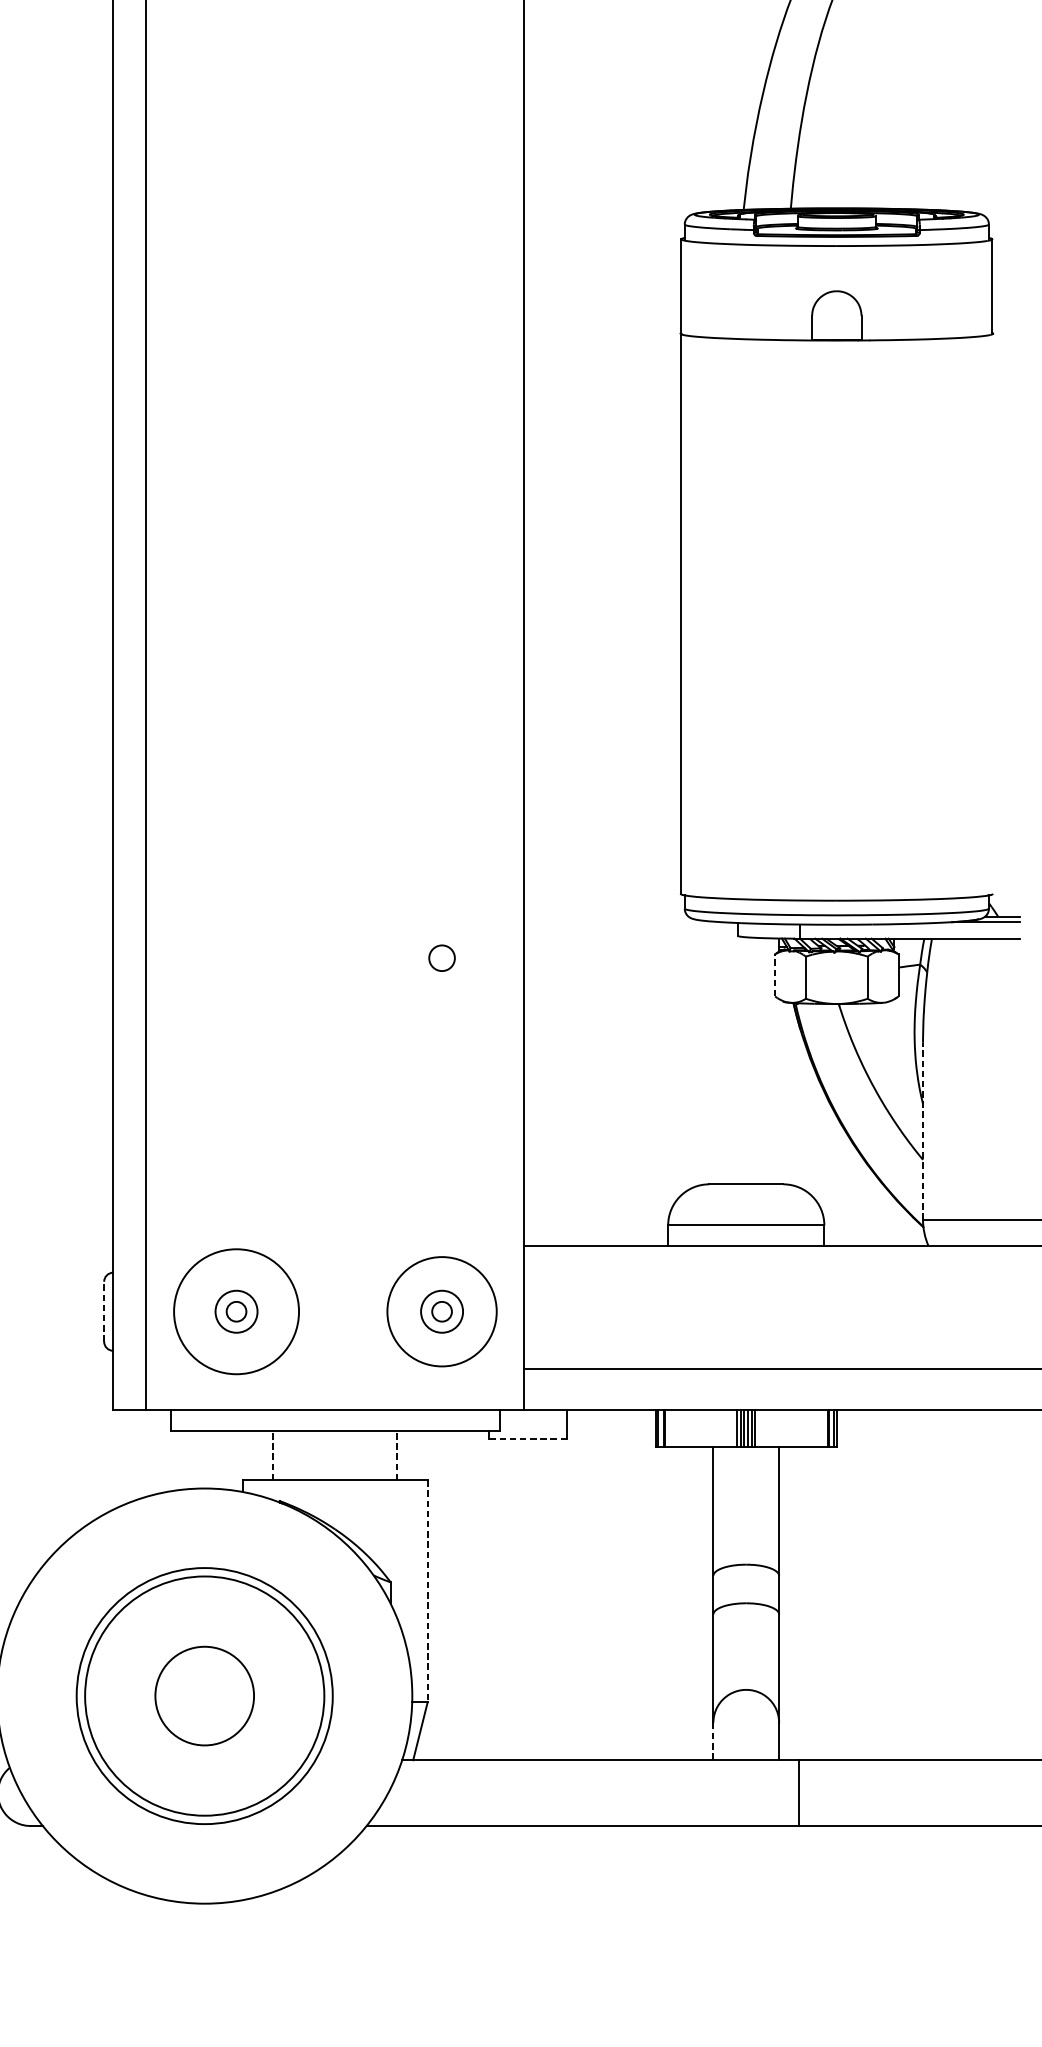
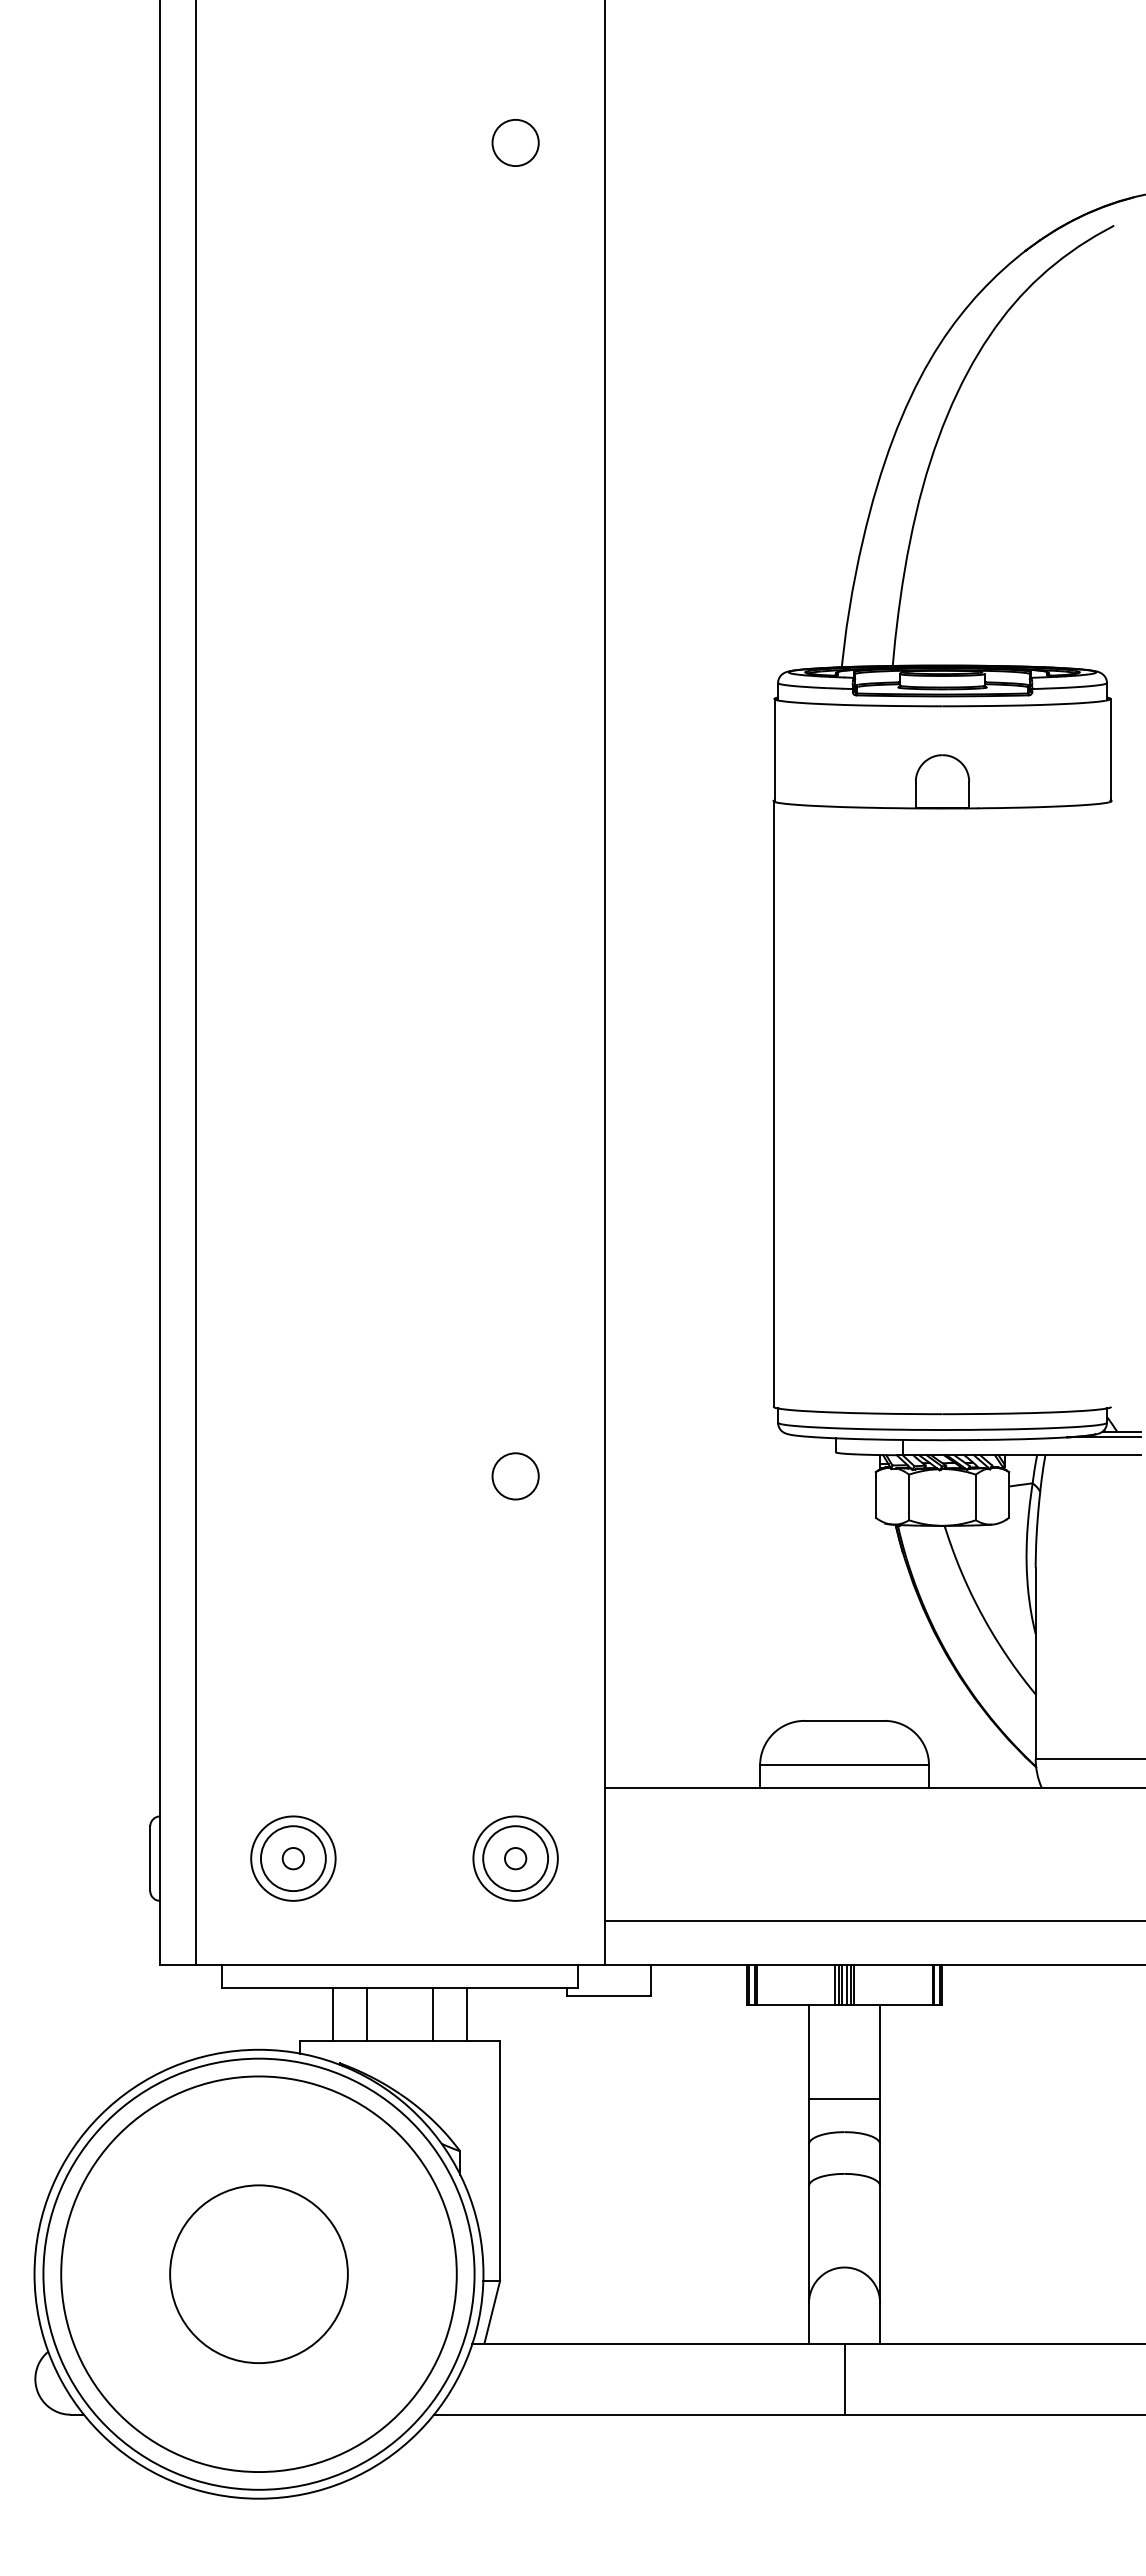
circle: (441, 958) -> (515, 1476), size x1.67
line: (774, 974) -> (875, 1494), dashed -> solid
line: (922, 1131) -> (1035, 1663), dashed -> solid
line: (104, 1311) -> (150, 1858), dashed -> solid
circle: (235, 1311) -> (292, 1858), size x1.43
circle: (236, 1311) -> (293, 1858), size x0.62
circle: (441, 1311) -> (515, 1858), size x0.71
circle: (441, 1311) -> (515, 1858), size x1.43
line: (528, 1439) -> (609, 1996), dashed -> solid
line: (304, 1454) -> (366, 2013), added
line: (366, 1454) -> (433, 2013), added
line: (273, 1455) -> (333, 2014), dashed -> solid
line: (396, 1455) -> (466, 2014), dashed -> solid
line: (746, 1533) -> (844, 2098), added
line: (428, 1591) -> (500, 2161), dashed -> solid
circle: (204, 1695) -> (258, 2273), size x1.67
circle: (204, 1696) -> (258, 2274), size x1.43
circle: (204, 1696) -> (258, 2274), size x1.67
line: (713, 1741) -> (809, 2323), dashed -> solid
line: (798, 1792) -> (844, 2378), moved

